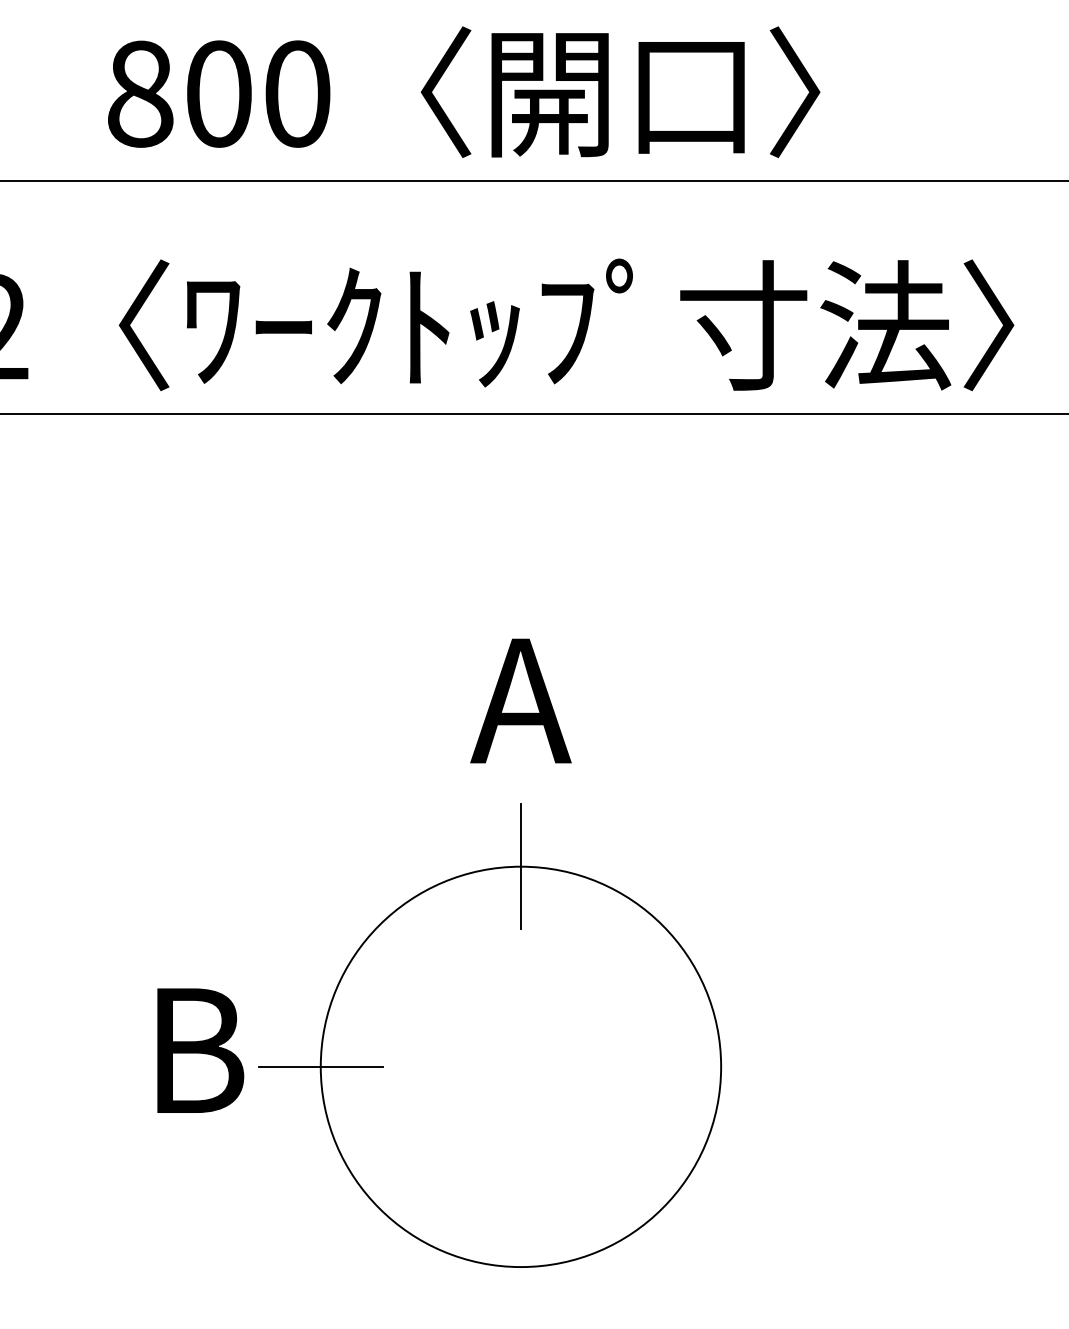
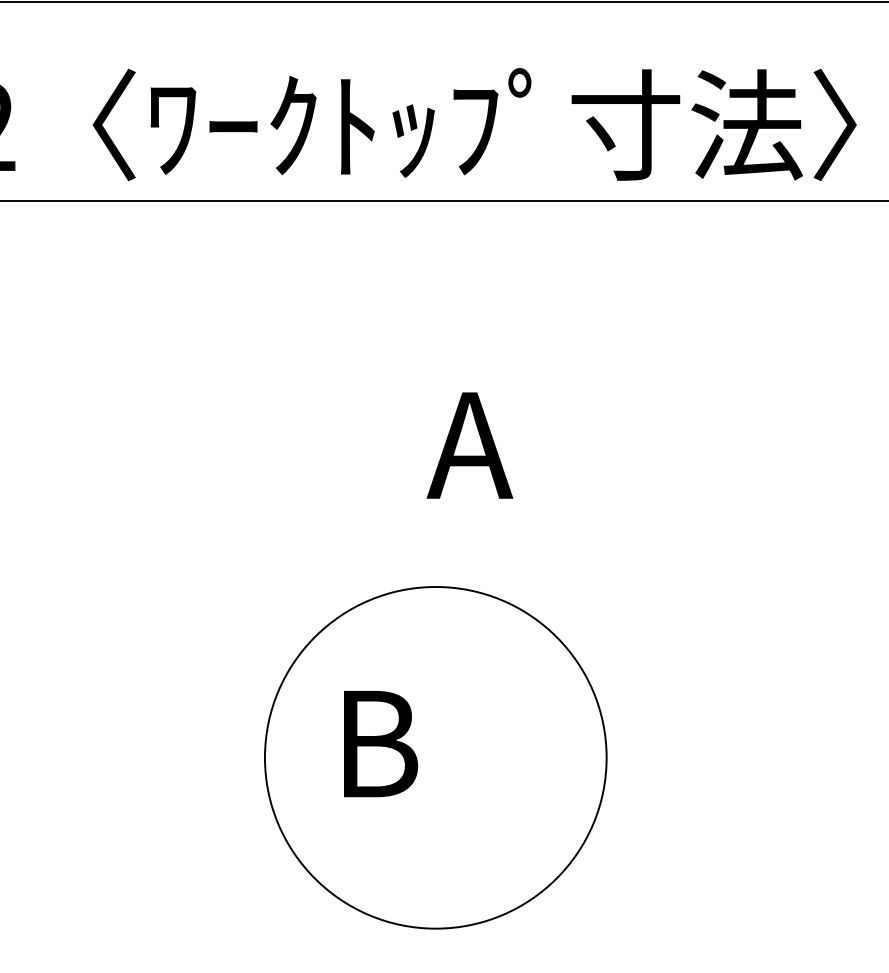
text: (520, 700) -> (469, 445), moved
line: (520, 866) -> (435, 586), removed
text: (200, 1050) -> (380, 743), moved
line: (320, 1066) -> (264, 757), removed

